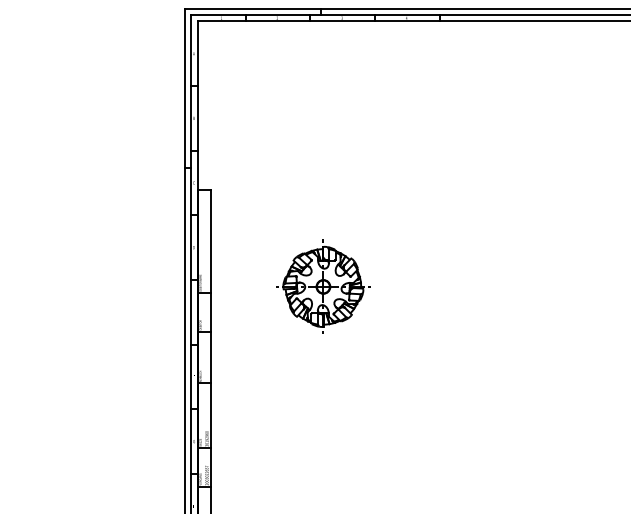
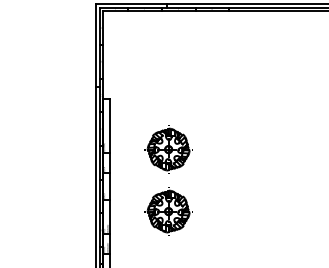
part: (323, 405) -> (168, 211), added

